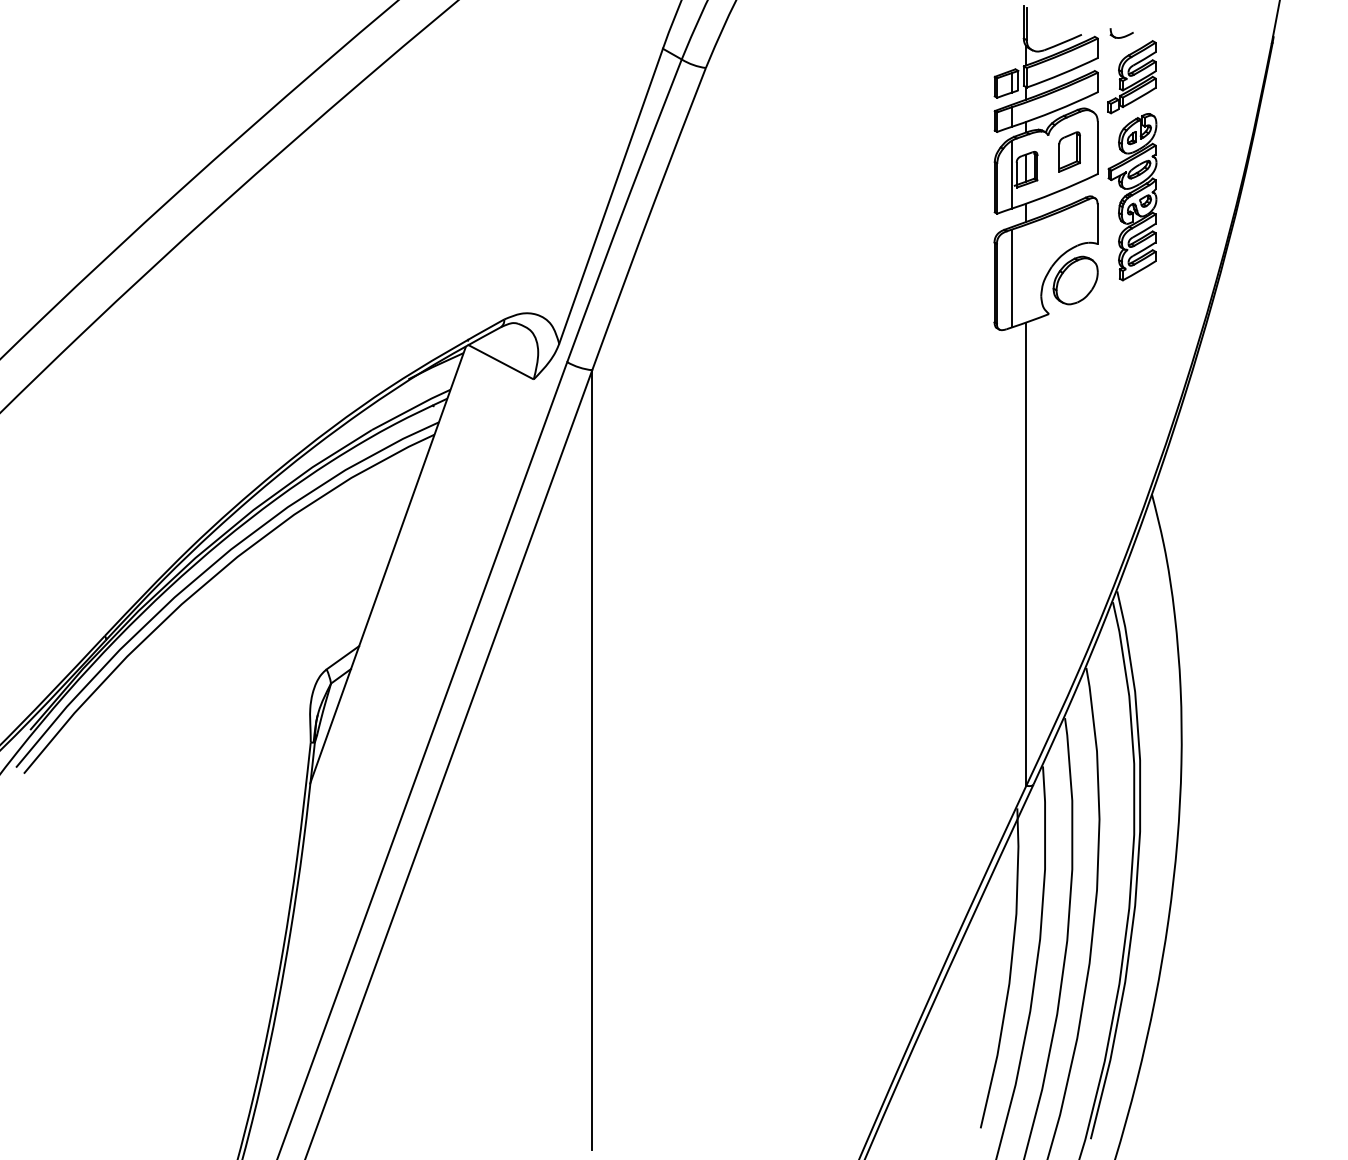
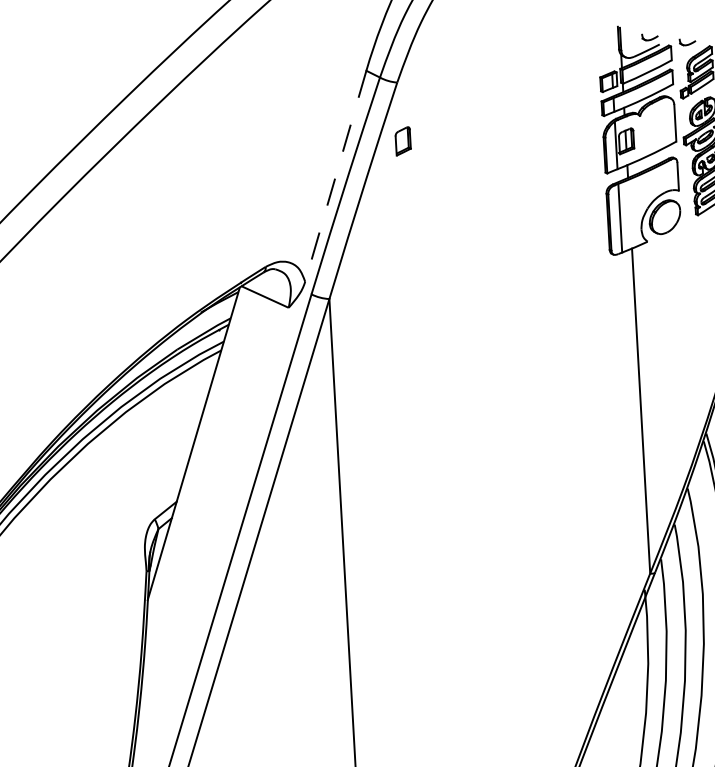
part: (1068, 23) -> (649, 37), added
part: (1069, 151) -> (403, 141), moved
line: (610, 196) -> (335, 176), solid -> dashed

